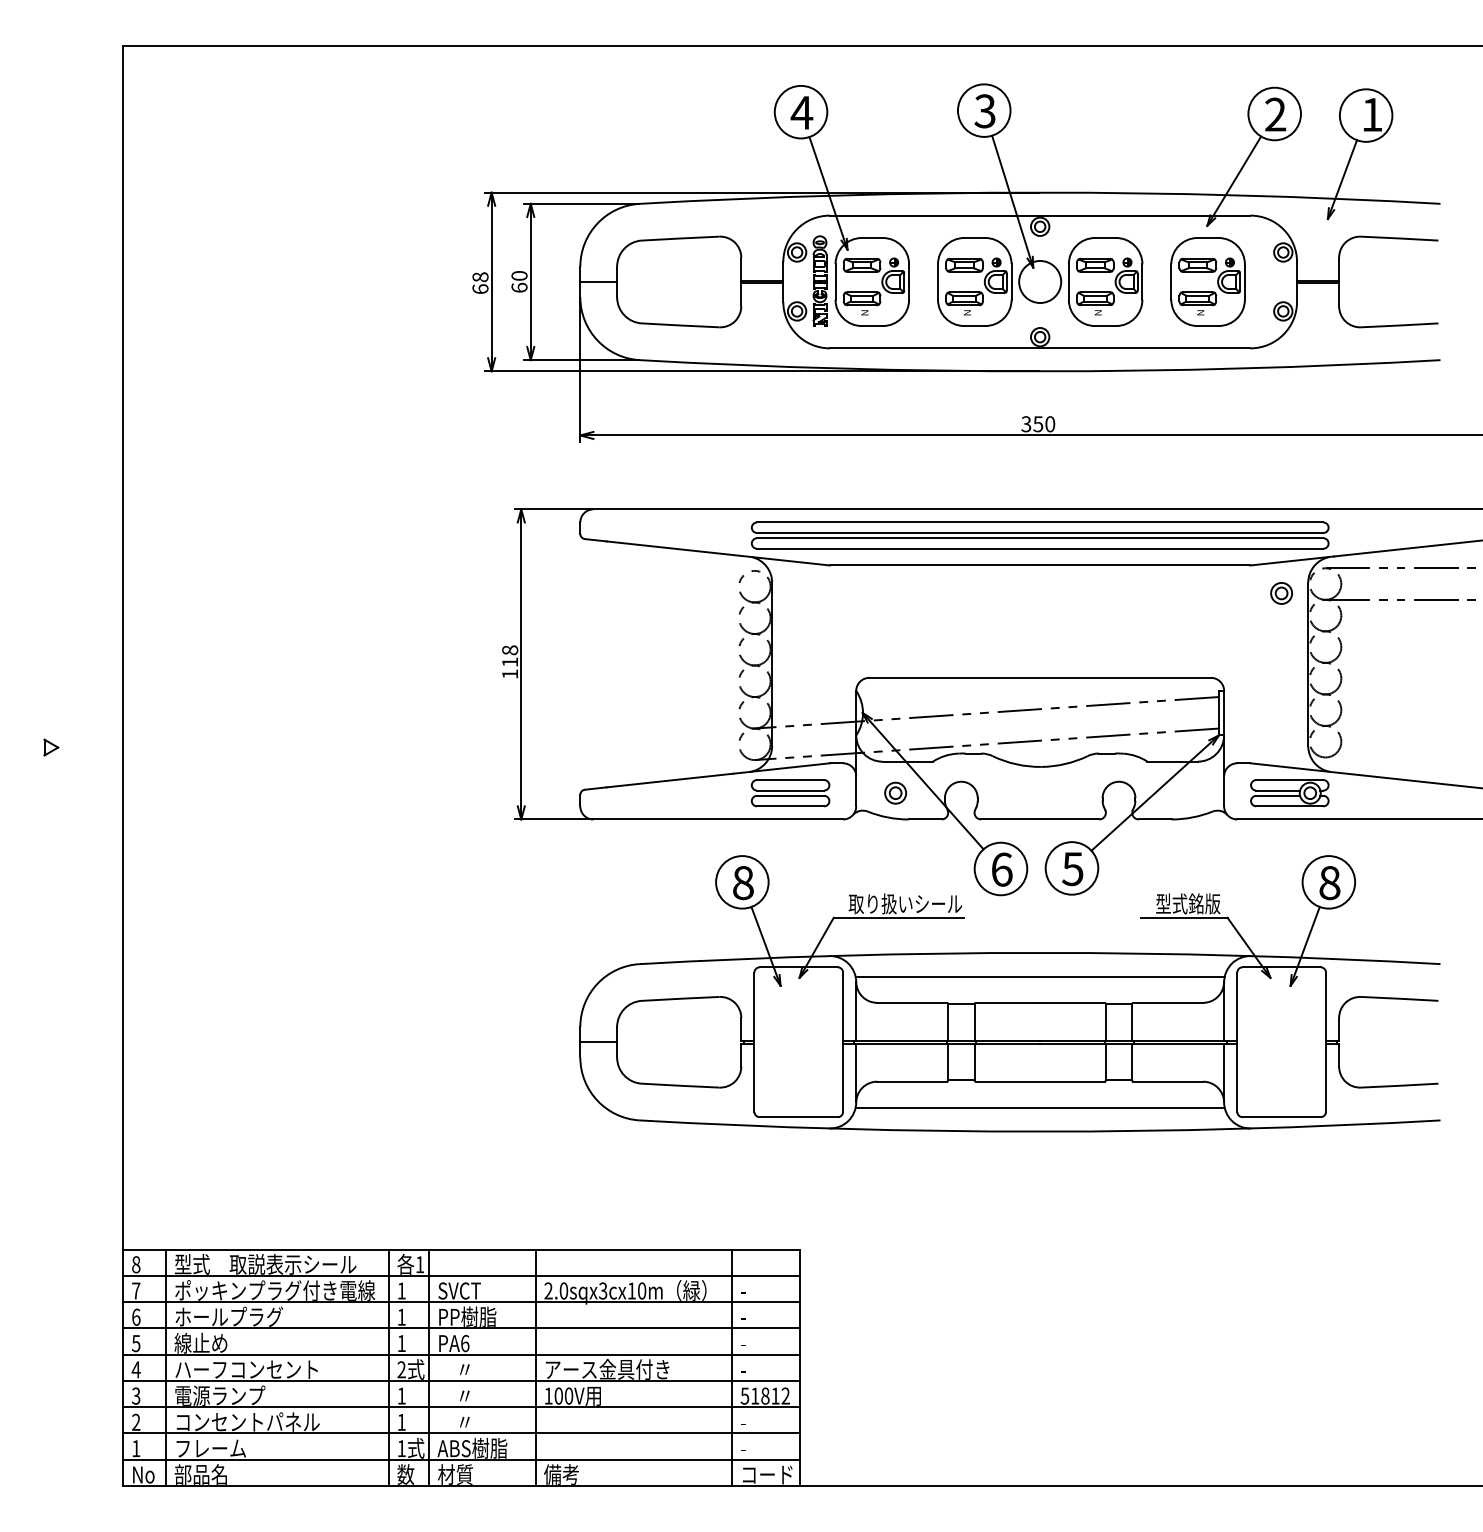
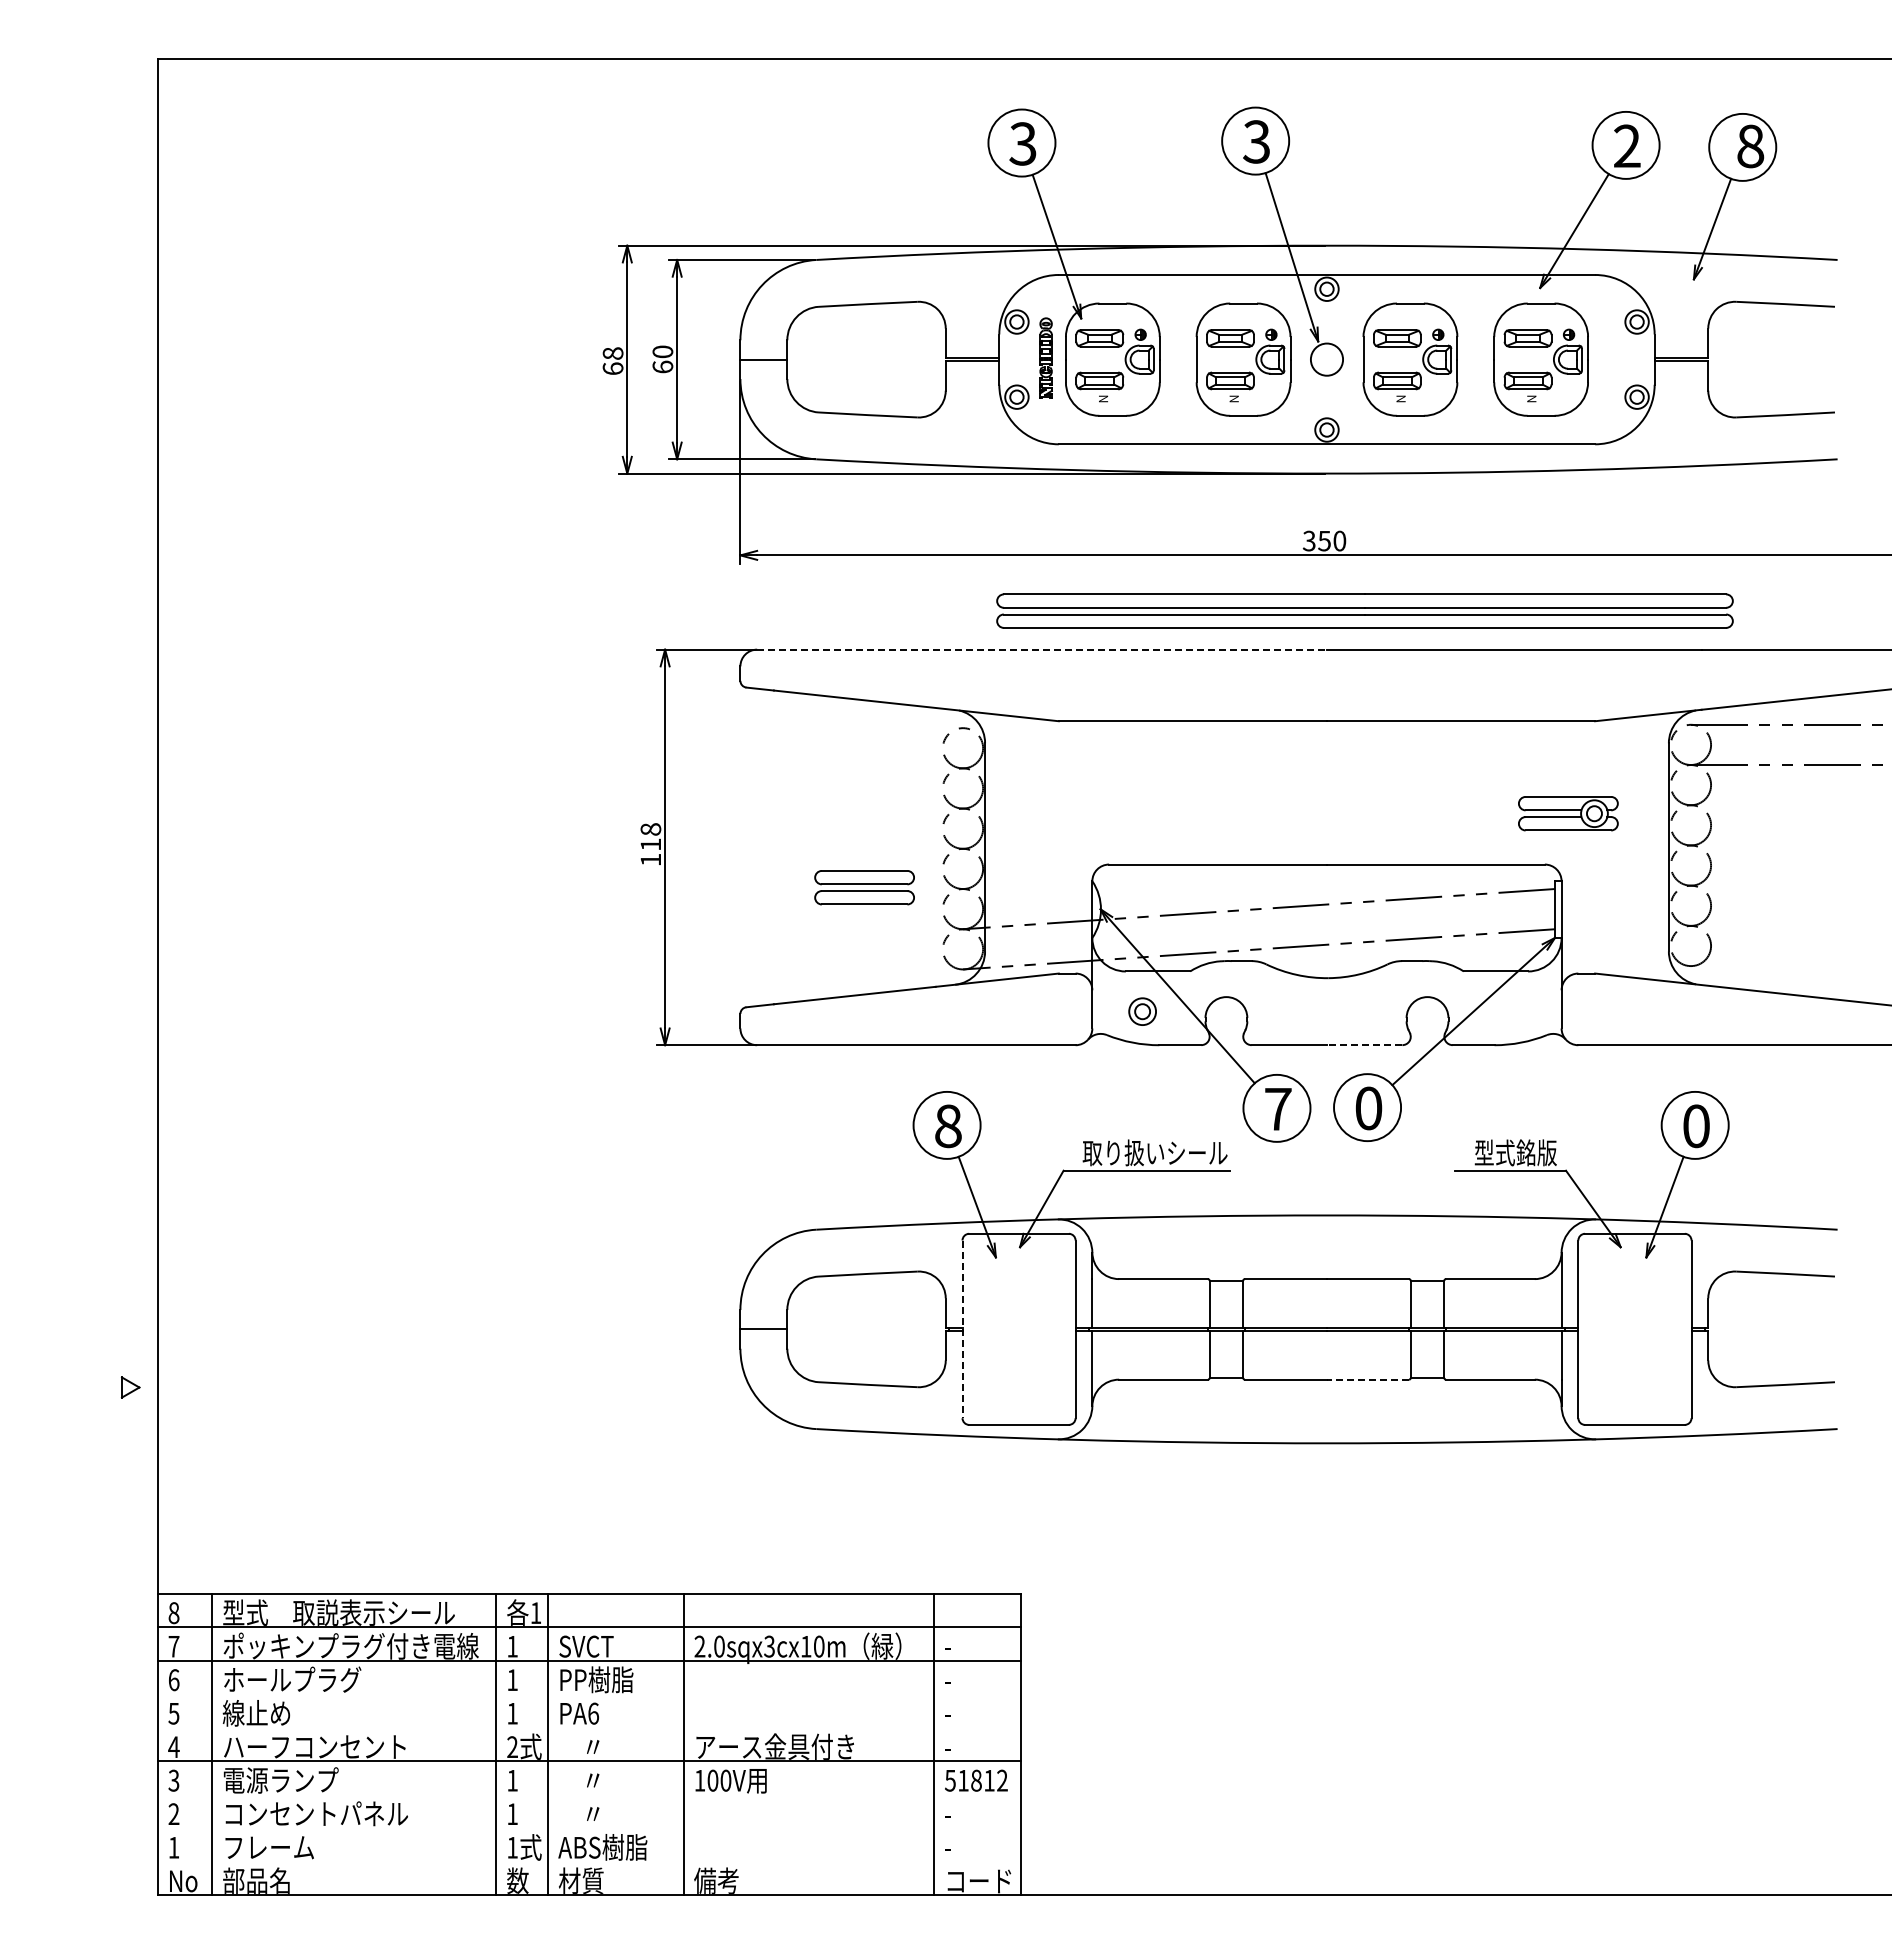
text: (801, 112) -> (1022, 143), 4 -> 3
text: (1372, 114) -> (1750, 146), 1 -> 8
part: (819, 280) -> (1045, 357), size x0.7
circle: (1039, 281) -> (1326, 359), size x0.6
line: (817, 509) -> (1042, 649), solid -> dashed
part: (1039, 535) -> (1364, 610), moved
part: (1281, 593) -> (1634, 756), removed
part: (51, 747) -> (130, 1387), moved
part: (790, 793) -> (864, 887), moved
part: (1289, 793) -> (1568, 813), moved
line: (1069, 819) -> (1364, 1045), solid -> dashed
text: (1002, 869) -> (1278, 1109), 6 -> 7
text: (1072, 869) -> (1368, 1108), 5 -> 0
text: (1329, 882) -> (1696, 1125), 8 -> 0
line: (1040, 976) -> (1327, 1245), removed
line: (754, 1042) -> (962, 1329), solid -> dashed
line: (1071, 1081) -> (1367, 1379), solid -> dashed
line: (1039, 1108) -> (1326, 1413), removed
line: (461, 1328) -> (588, 1694), removed
line: (461, 1354) -> (588, 1727), removed
line: (461, 1406) -> (588, 1794), removed
line: (461, 1433) -> (588, 1828), removed
line: (461, 1459) -> (588, 1861), removed

